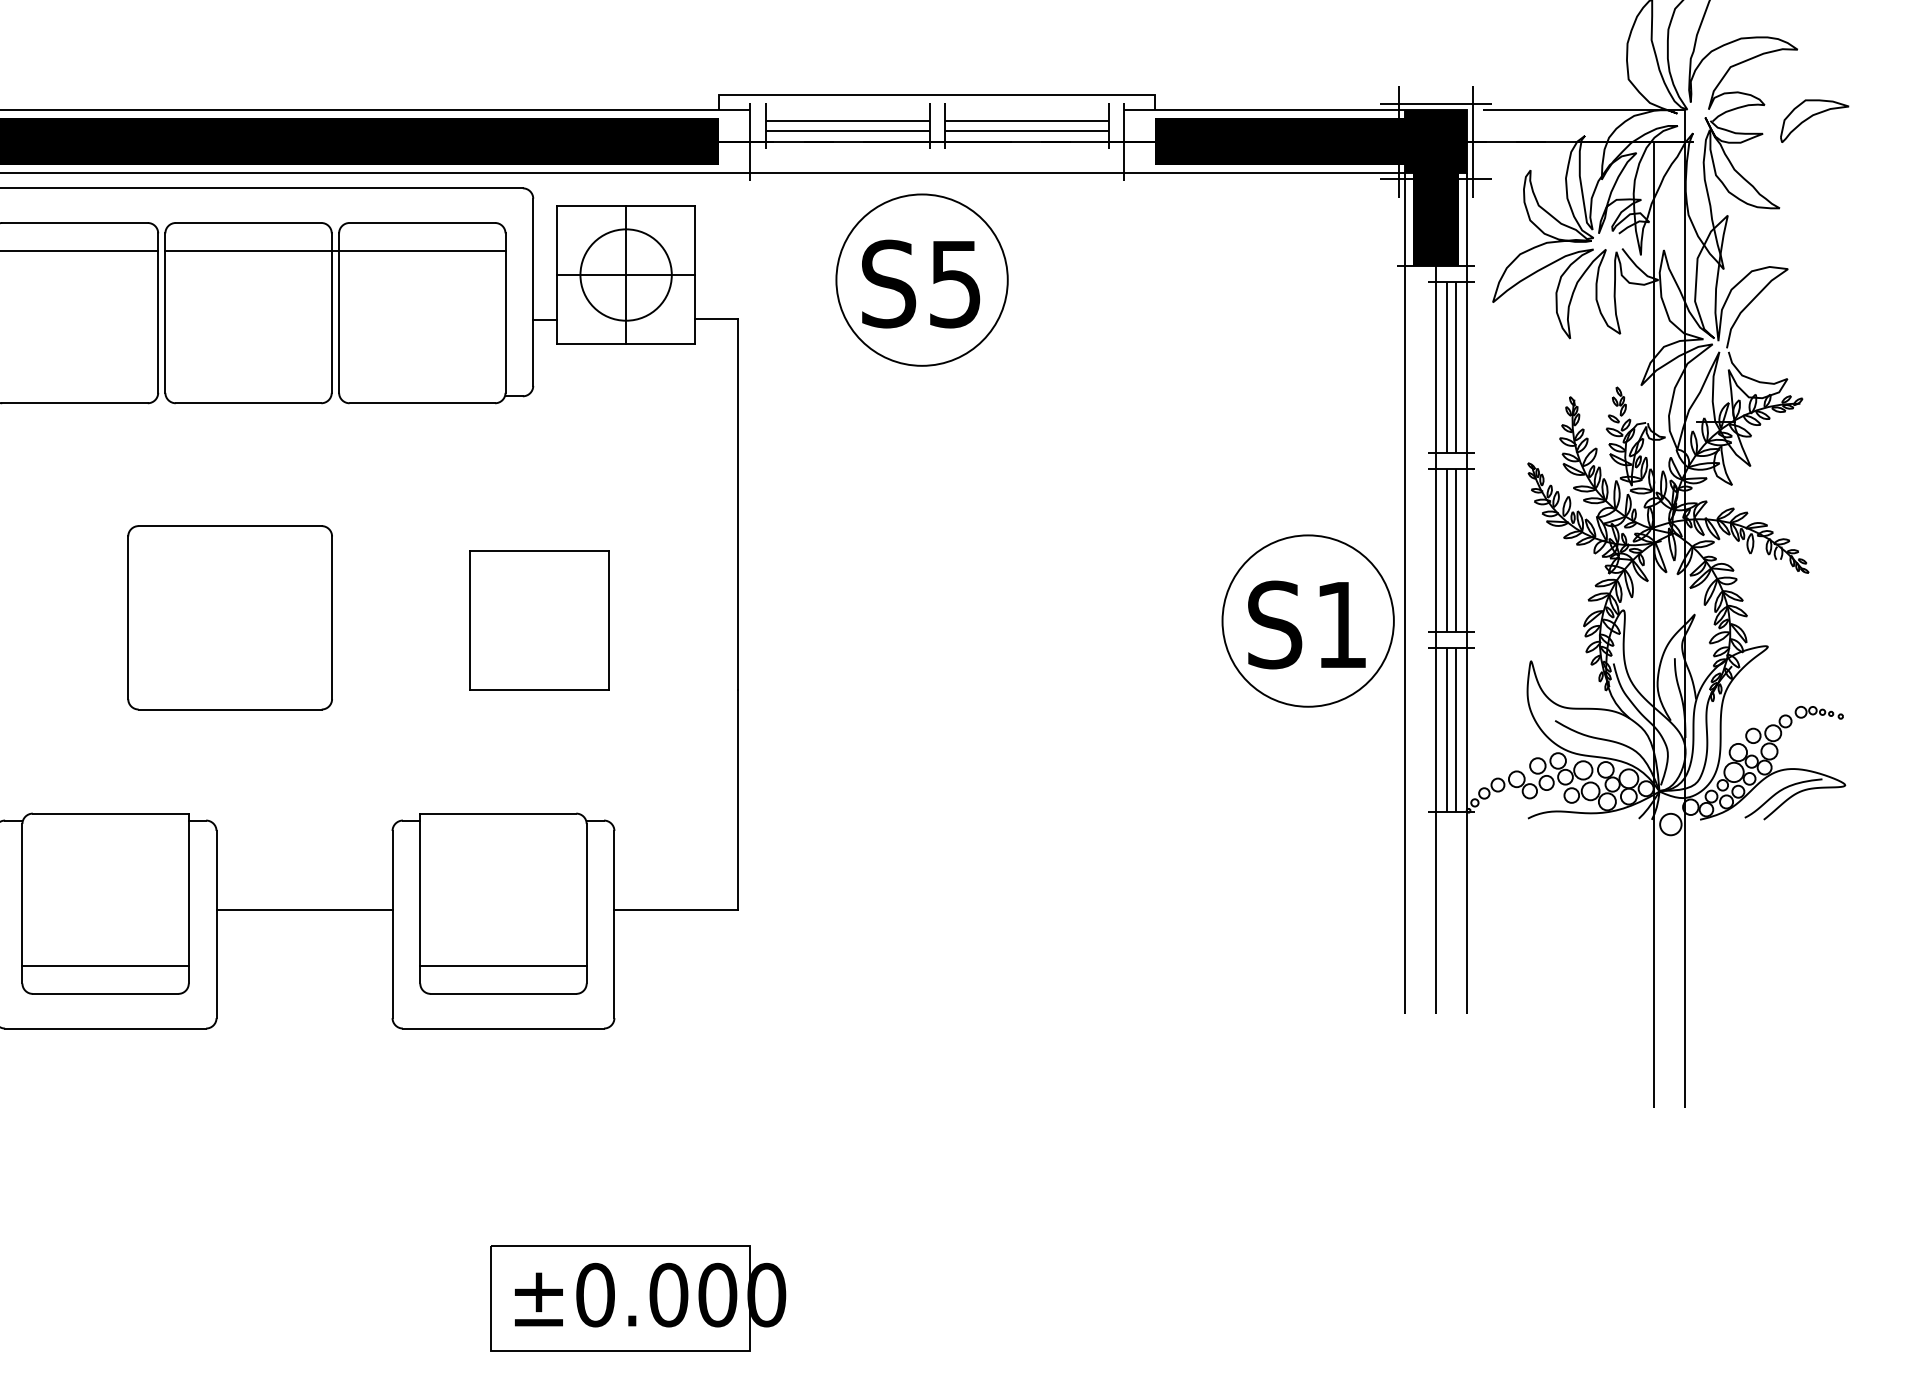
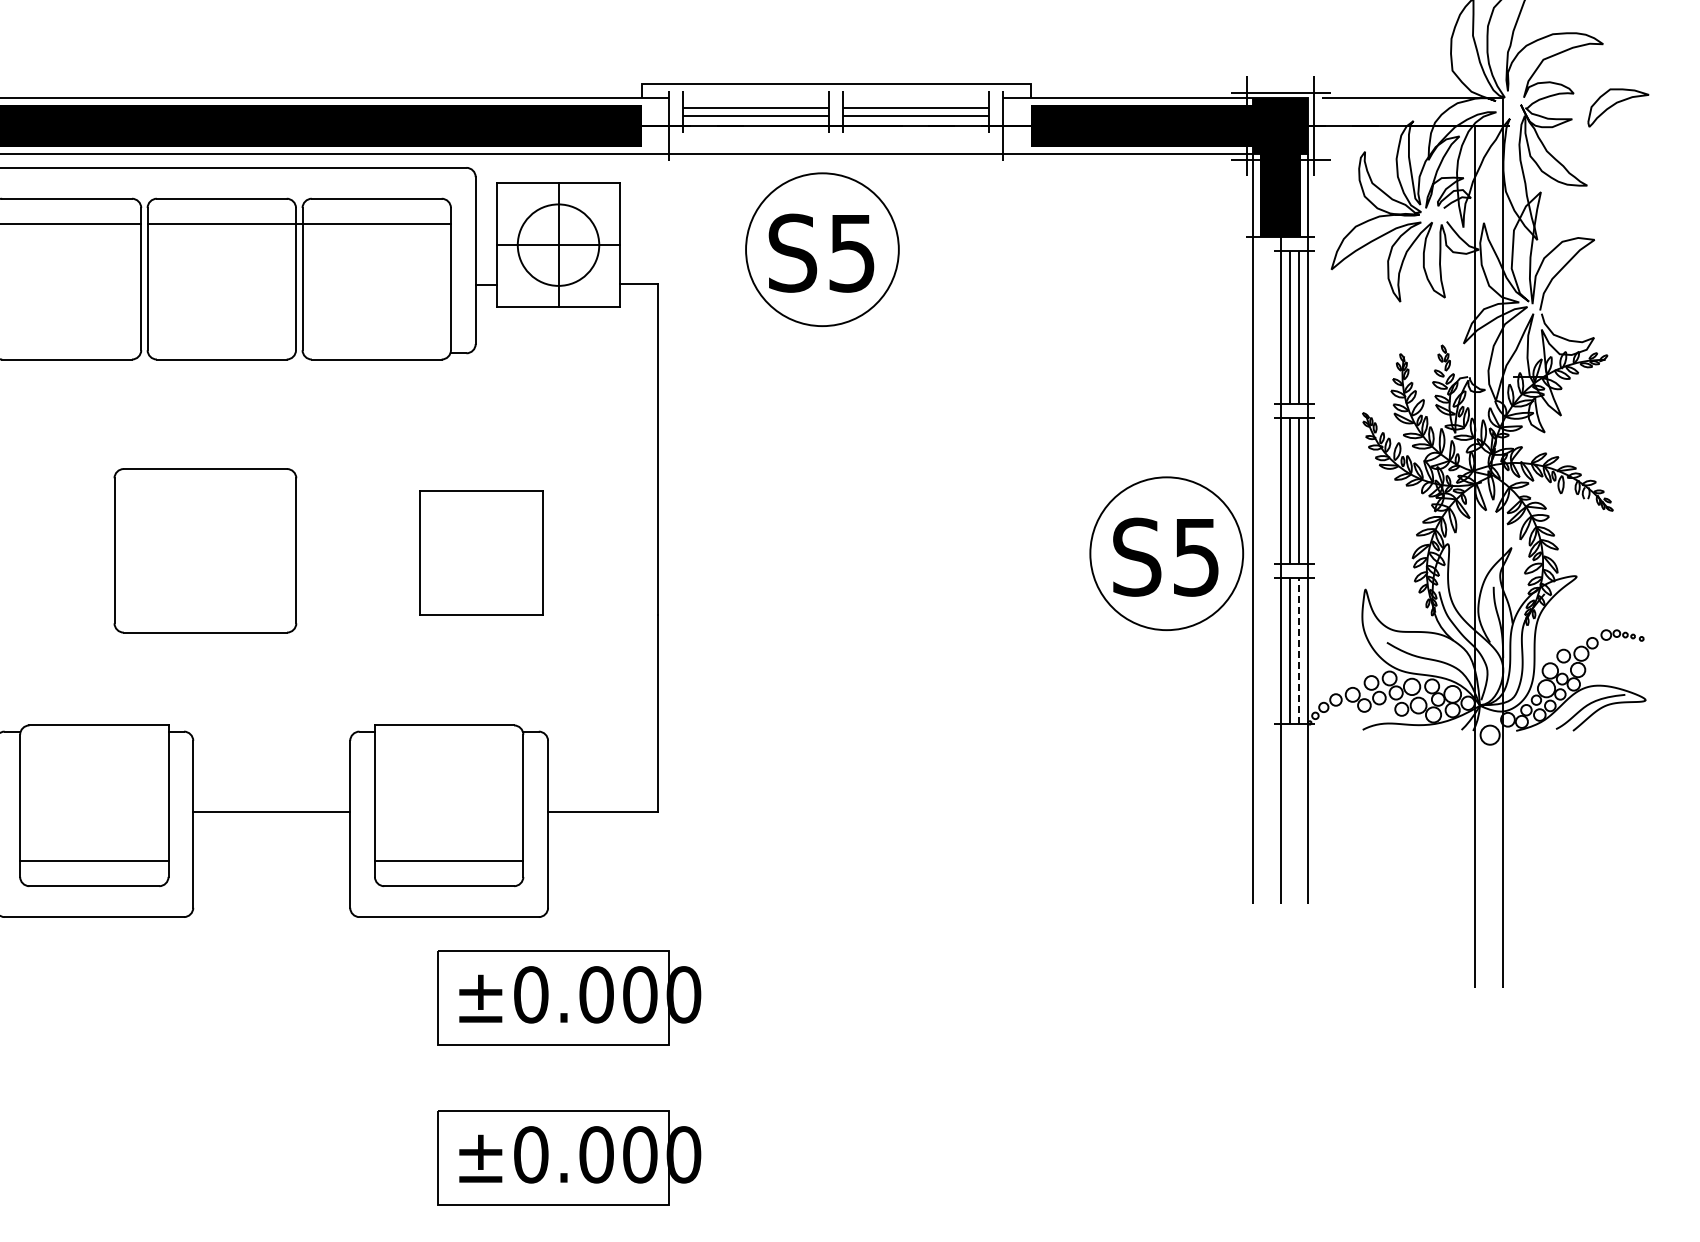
text: (1341, 625) -> (1196, 557), S1 -> S5
line: (1455, 729) -> (1298, 650), solid -> dashed
part: (638, 1118) -> (569, 997), added

